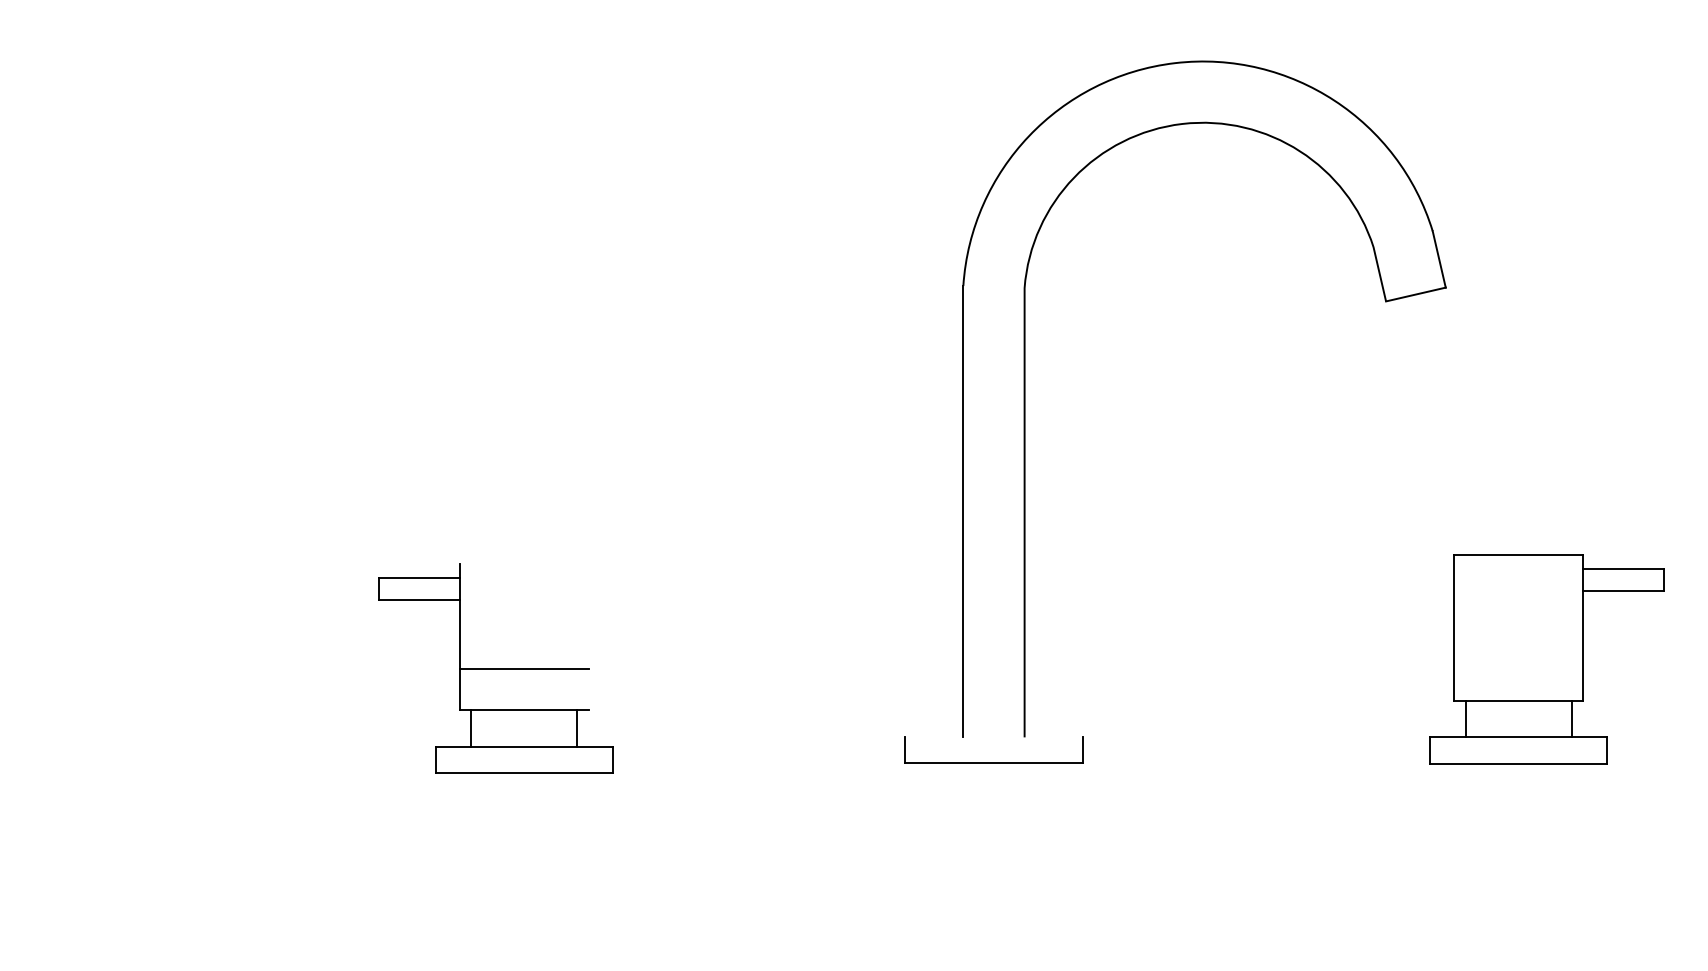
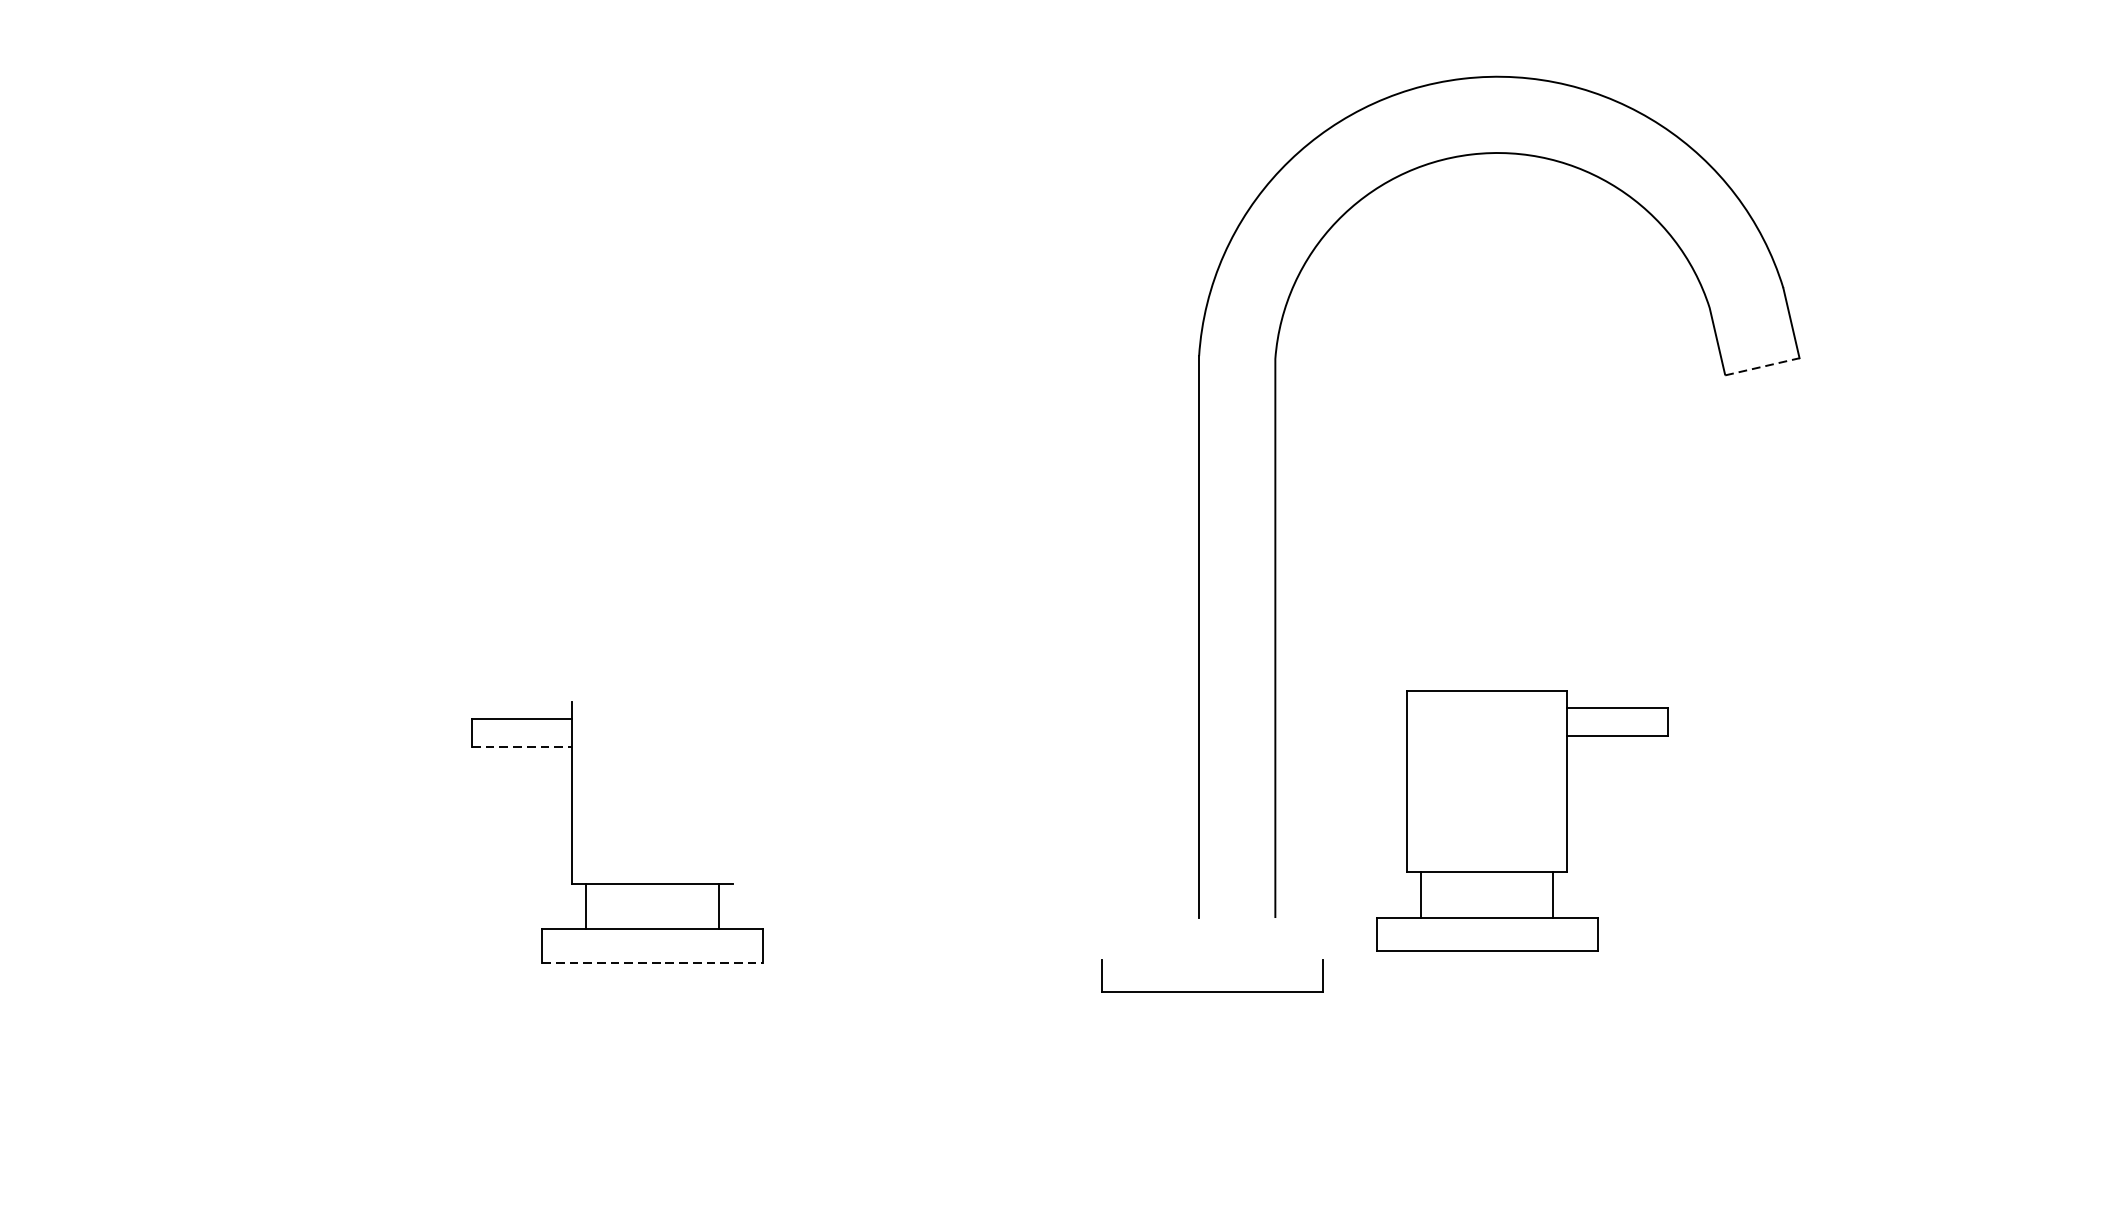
line: (1415, 294) -> (1761, 366), solid -> dashed
line: (420, 600) -> (523, 747), solid -> dashed
part: (1546, 659) -> (1521, 821), moved
line: (523, 668) -> (651, 832), removed
part: (993, 762) -> (1211, 991), moved
line: (524, 773) -> (652, 962), solid -> dashed

